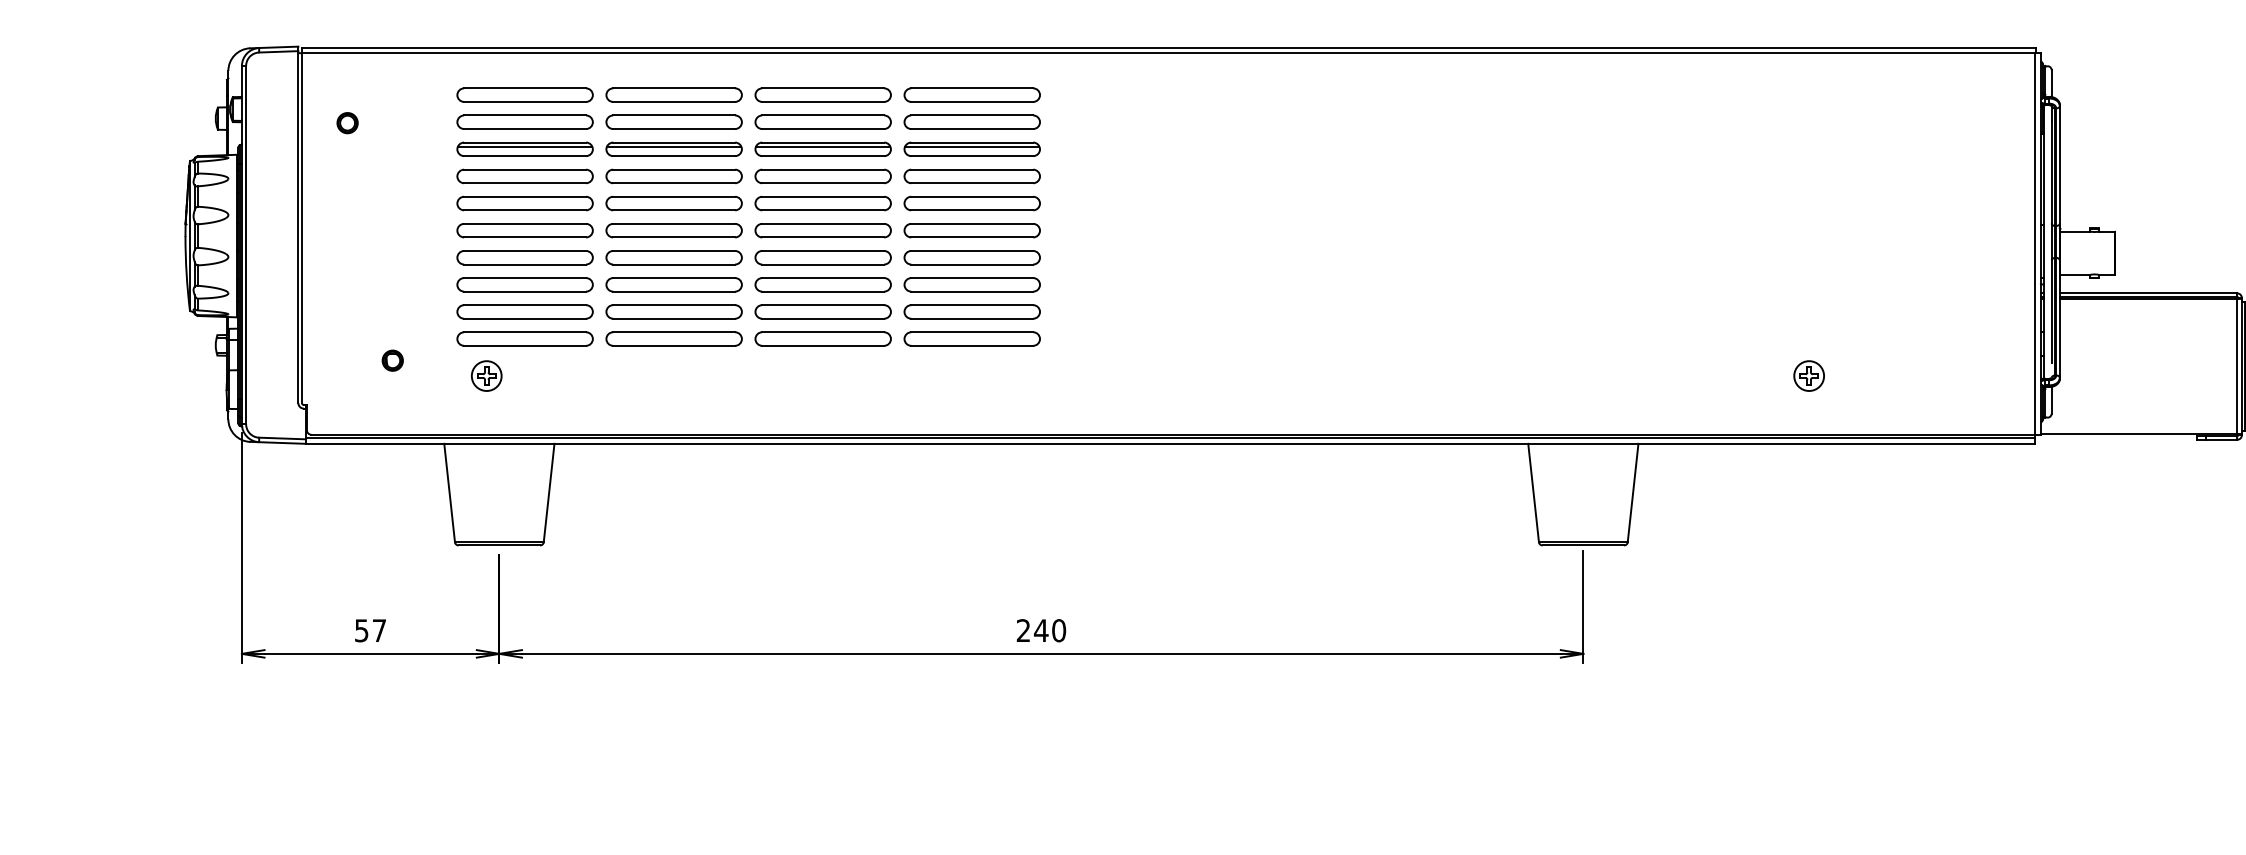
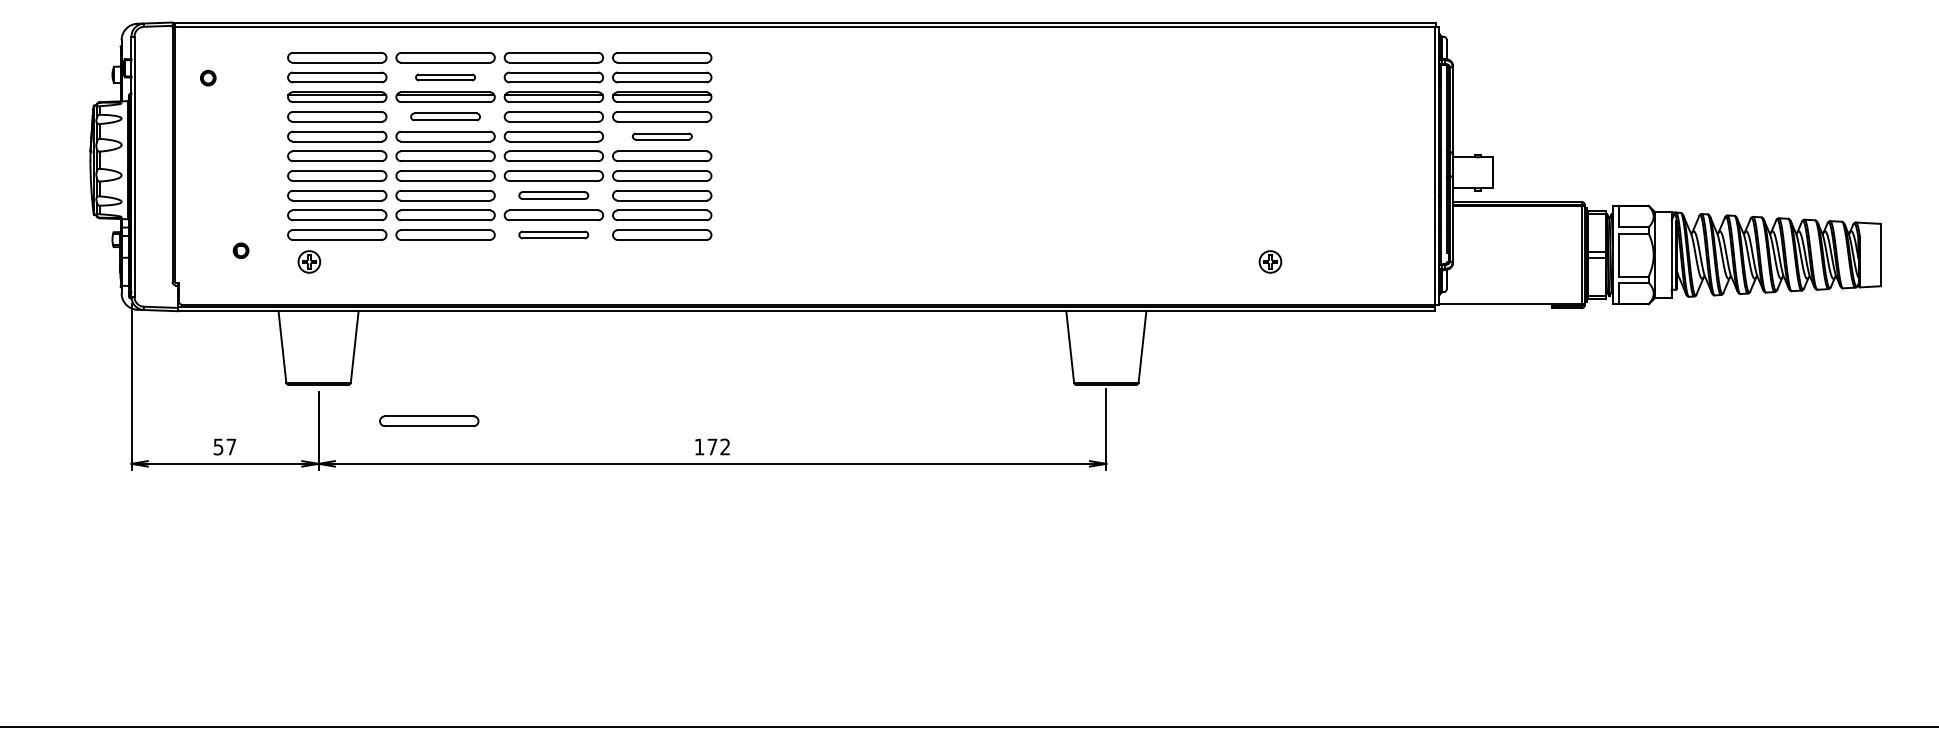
part: (674, 122) -> (445, 77), size x0.6
part: (674, 175) -> (445, 116), size x0.7
part: (972, 203) -> (662, 136), size x0.6
part: (822, 284) -> (553, 195), size x0.7
part: (822, 338) -> (553, 234), size x0.7
part: (652, 595) -> (429, 421), added
text: (1041, 629) -> (712, 446), 240 -> 172

